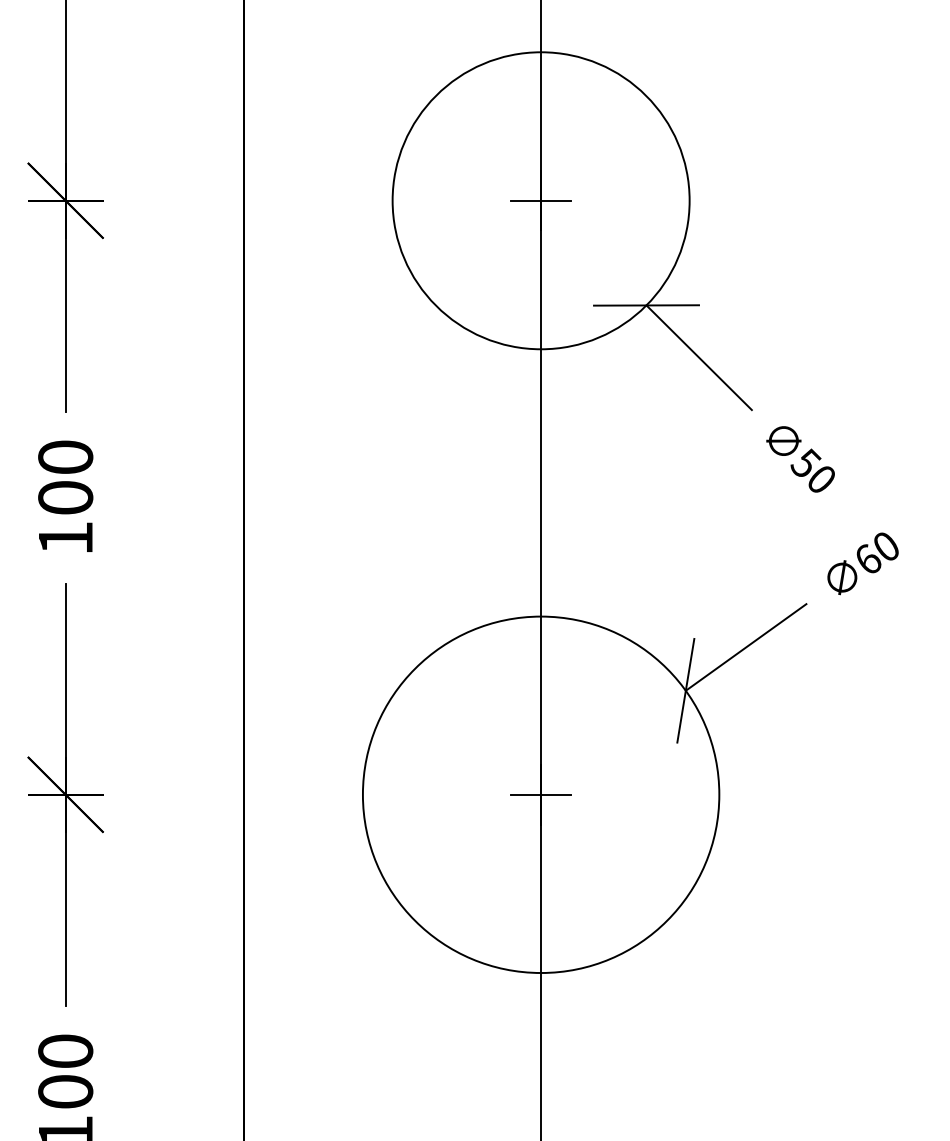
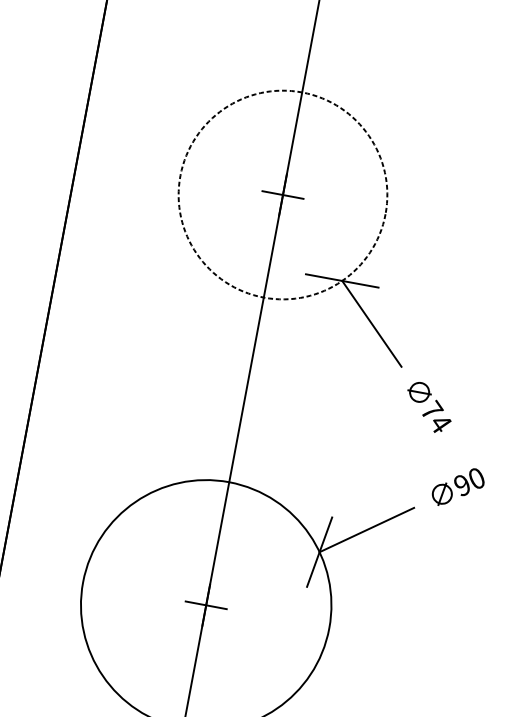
circle: (540, 200) -> (282, 194), solid -> dashed
text: (813, 470) -> (436, 416), 50 -> 74
text: (868, 559) -> (462, 485), 60 -> 90

